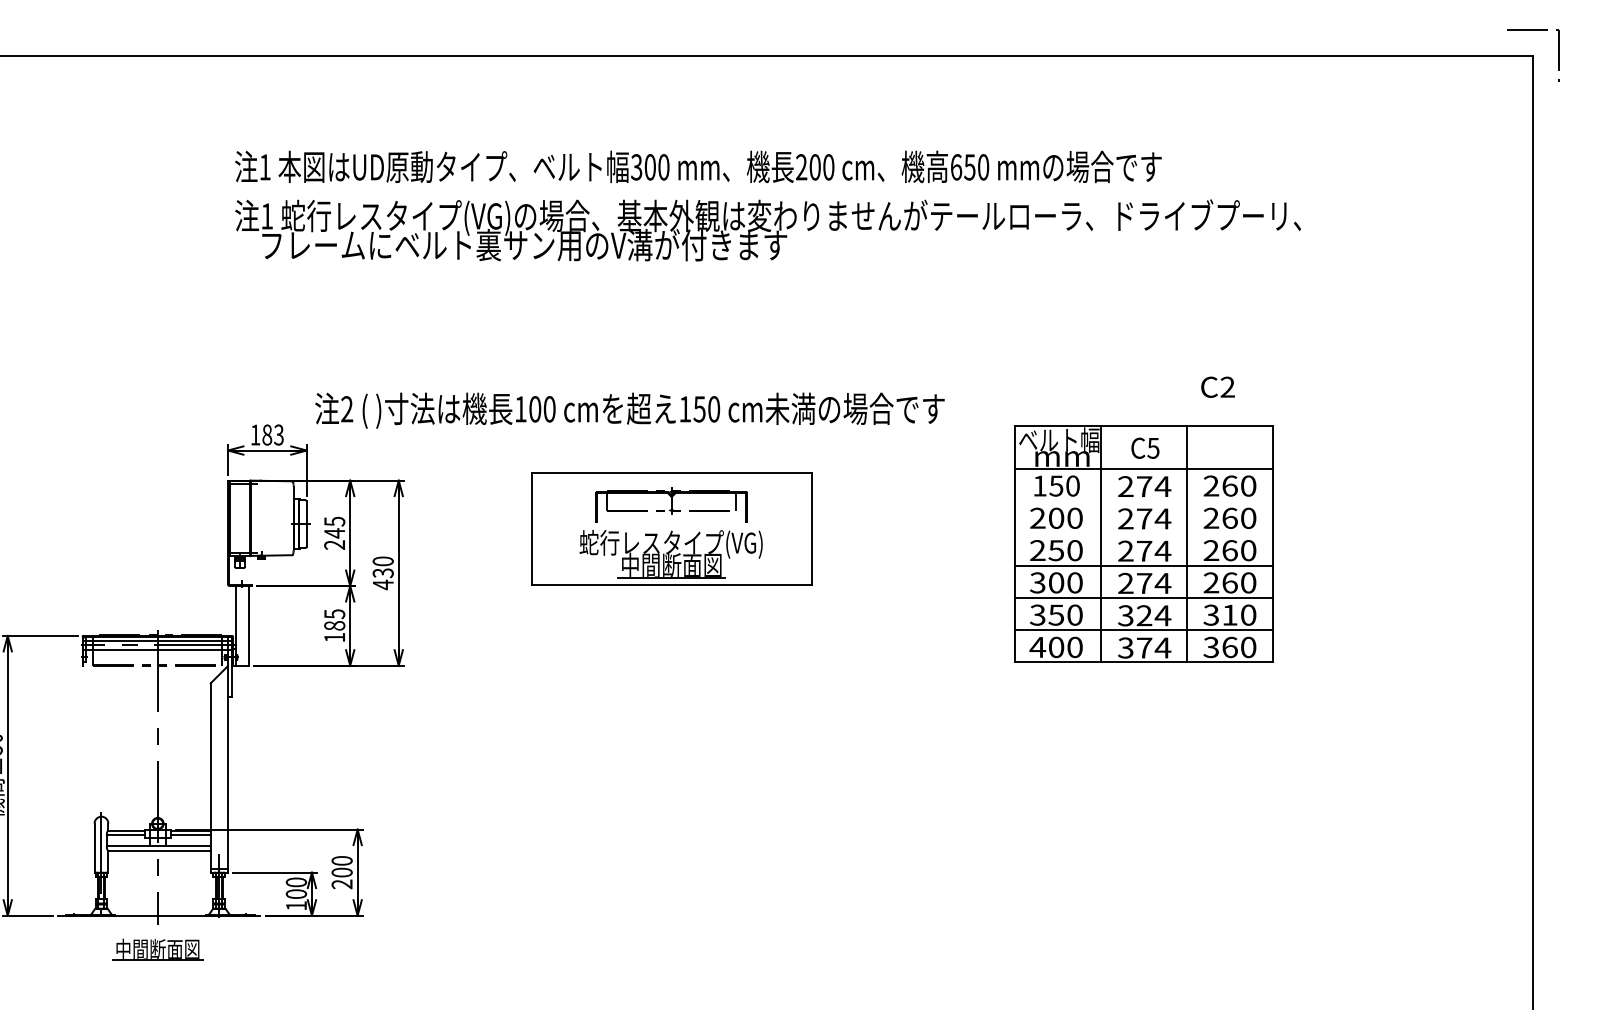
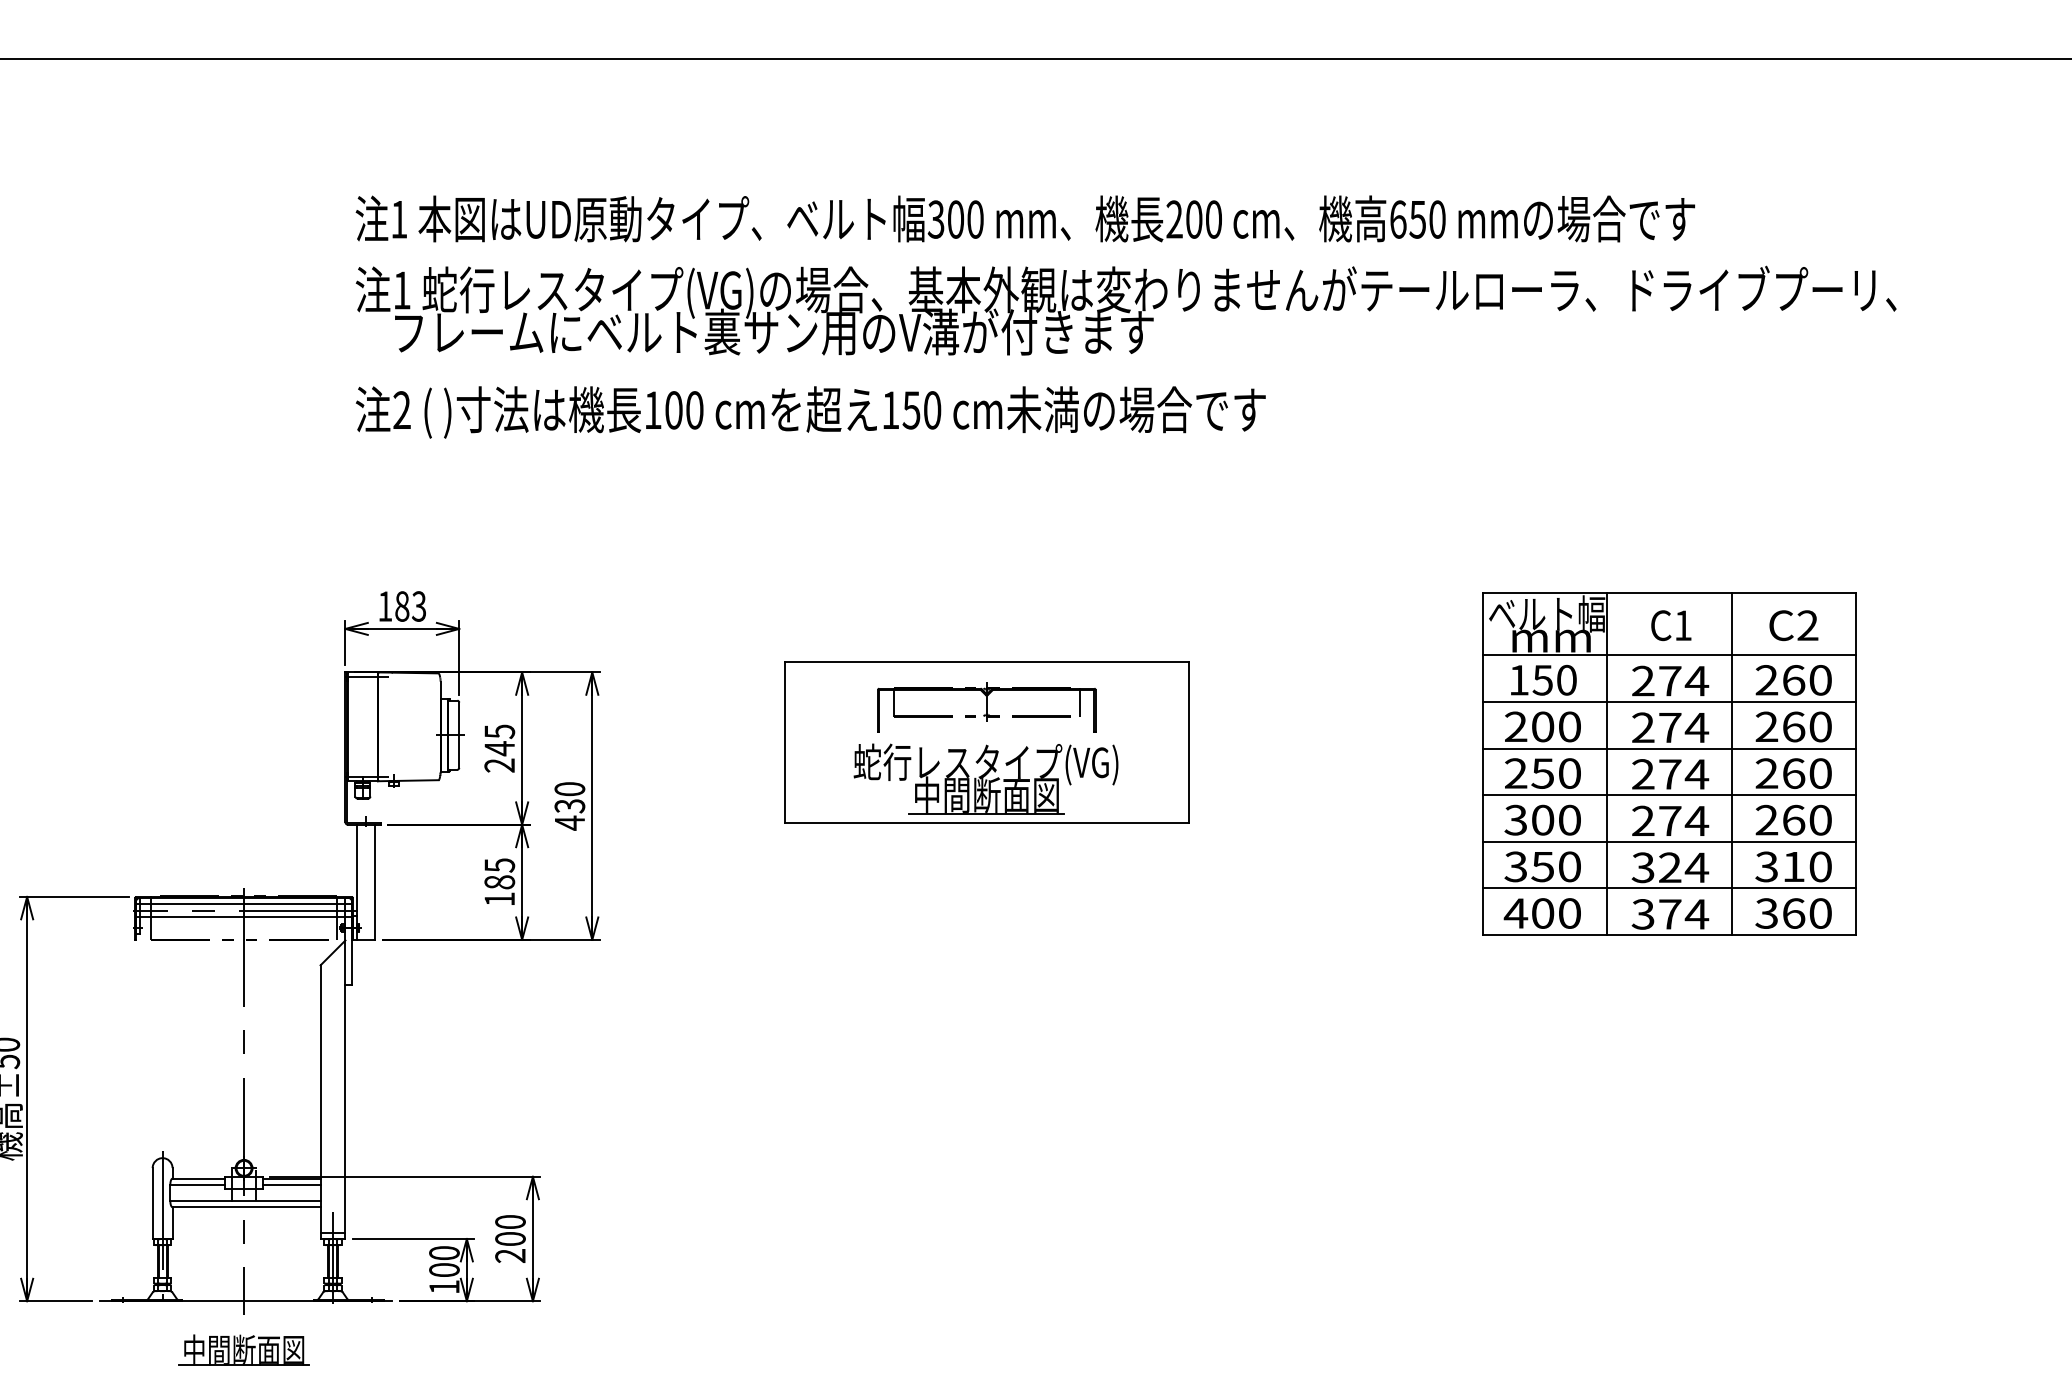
text: (1217, 386) -> (1793, 624), moved
text: (629, 410) -> (810, 412), moved
text: (1153, 448) -> (1683, 625), C5 -> C1
line: (1143, 501) -> (1668, 702), added
line: (1143, 533) -> (1668, 748), added

